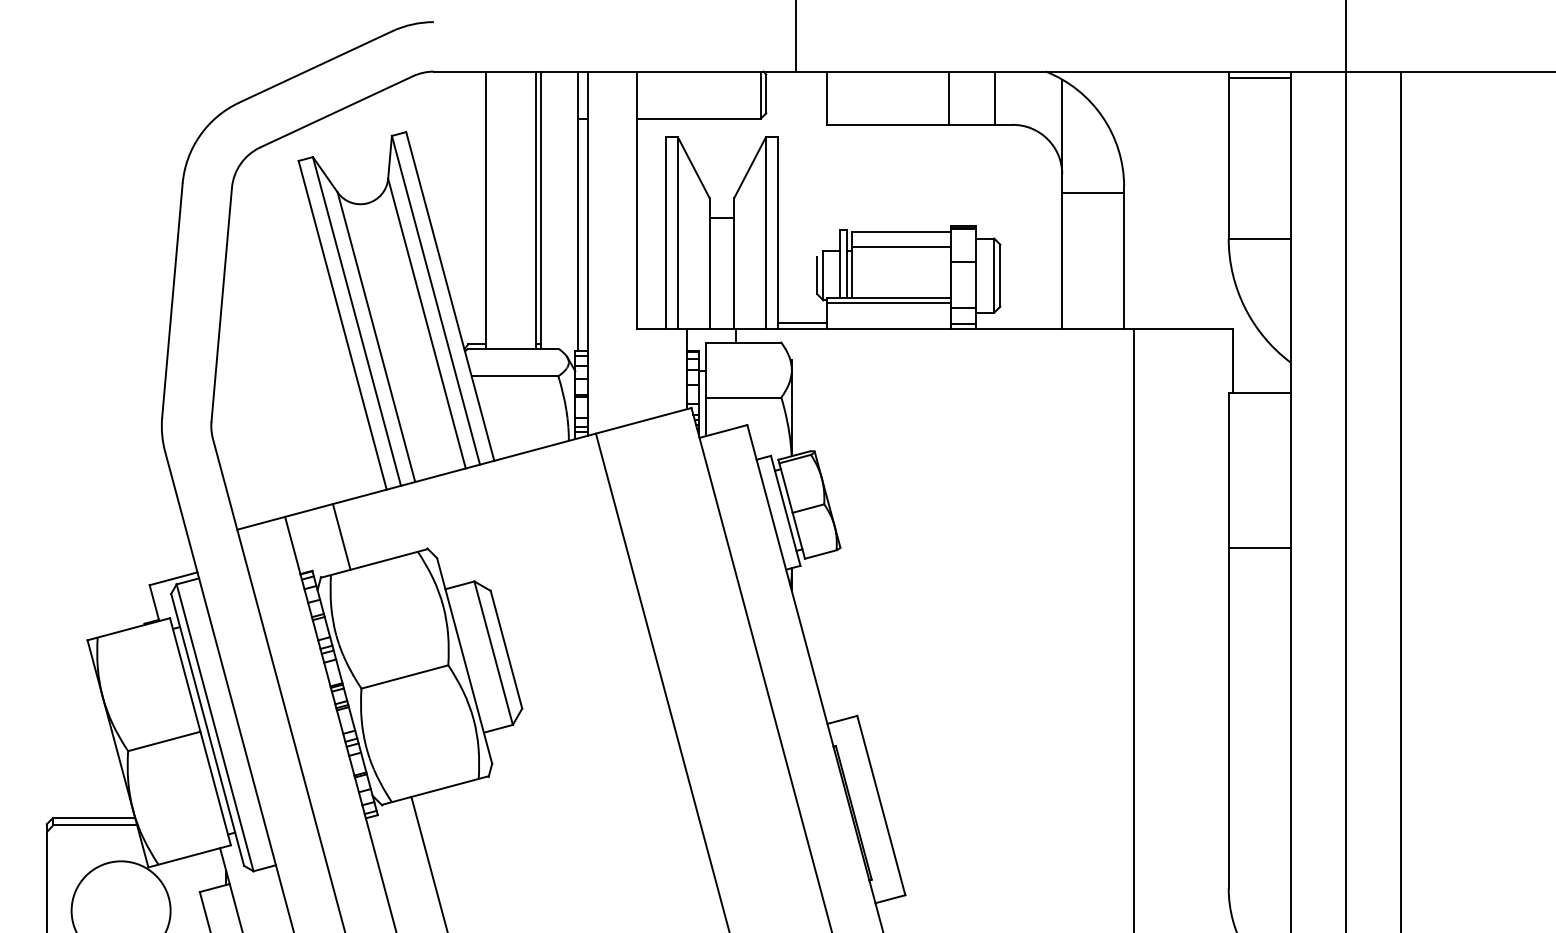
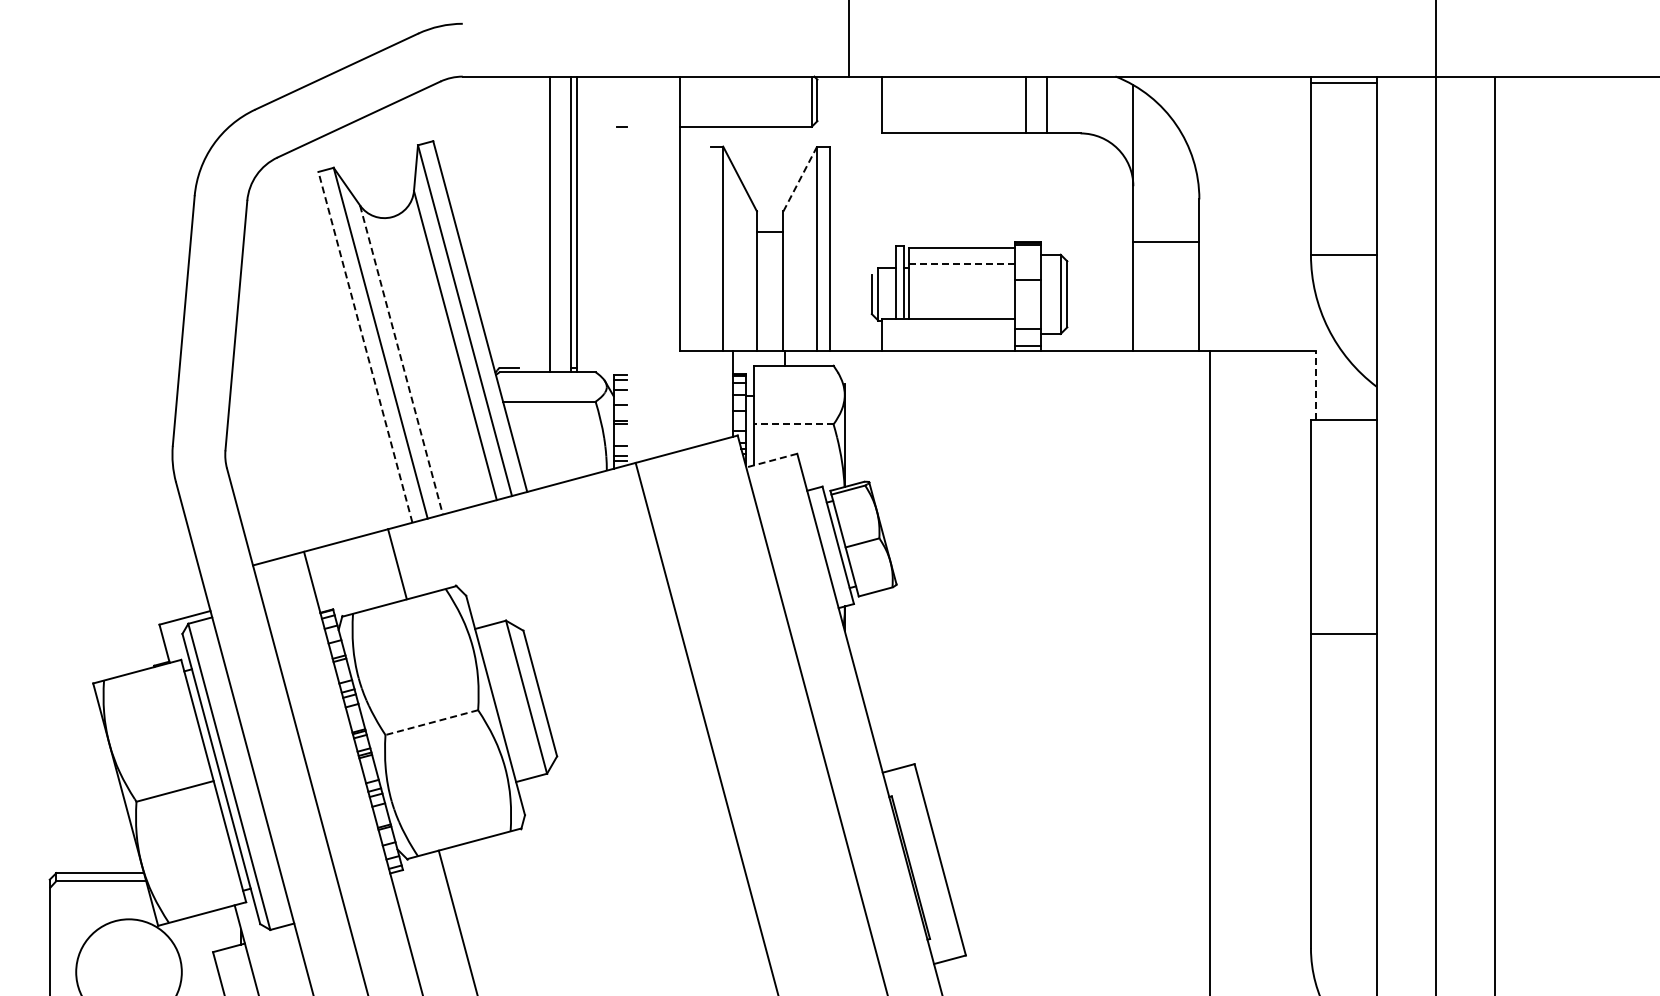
line: (949, 97) -> (1046, 104), moved
line: (994, 97) -> (1026, 104), moved
line: (750, 168) -> (800, 179), solid -> dashed
line: (1093, 193) -> (1166, 242), moved
line: (486, 210) -> (549, 224), moved
line: (577, 211) -> (616, 225), removed
line: (666, 232) -> (710, 248), removed
line: (901, 246) -> (961, 263), solid -> dashed
line: (587, 253) -> (626, 270), removed
line: (889, 302) -> (948, 323), removed
line: (801, 323) -> (855, 345), removed
line: (342, 325) -> (365, 347), solid -> dashed
line: (376, 337) -> (401, 360), solid -> dashed
line: (1232, 361) -> (1315, 385), solid -> dashed
line: (743, 397) -> (793, 424), solid -> dashed
line: (723, 431) -> (771, 460), solid -> dashed
line: (341, 537) -> (397, 564), moved
line: (1259, 548) -> (1343, 634), moved
line: (404, 676) -> (431, 722), solid -> dashed

